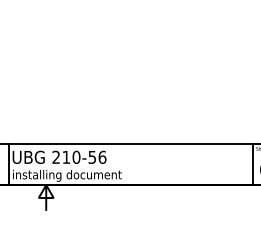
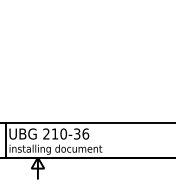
text: (92, 156) -> (77, 133), 210-56 -> 210-36

